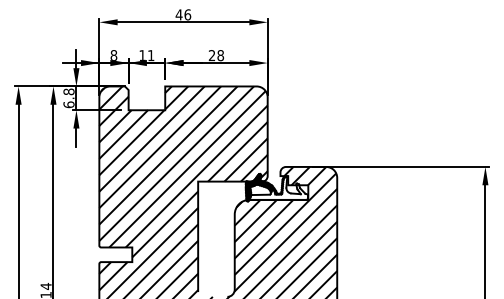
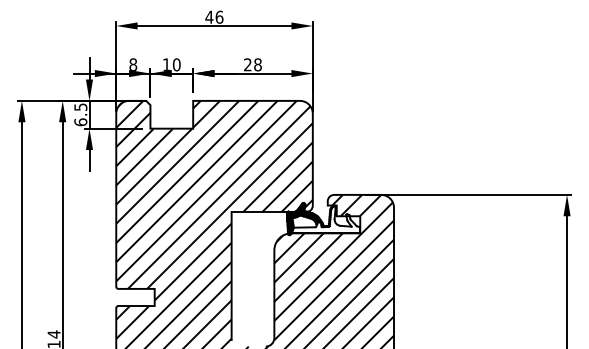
text: (150, 55) -> (176, 64), 11 -> 10
text: (68, 92) -> (80, 107), 6.8 -> 6.5

